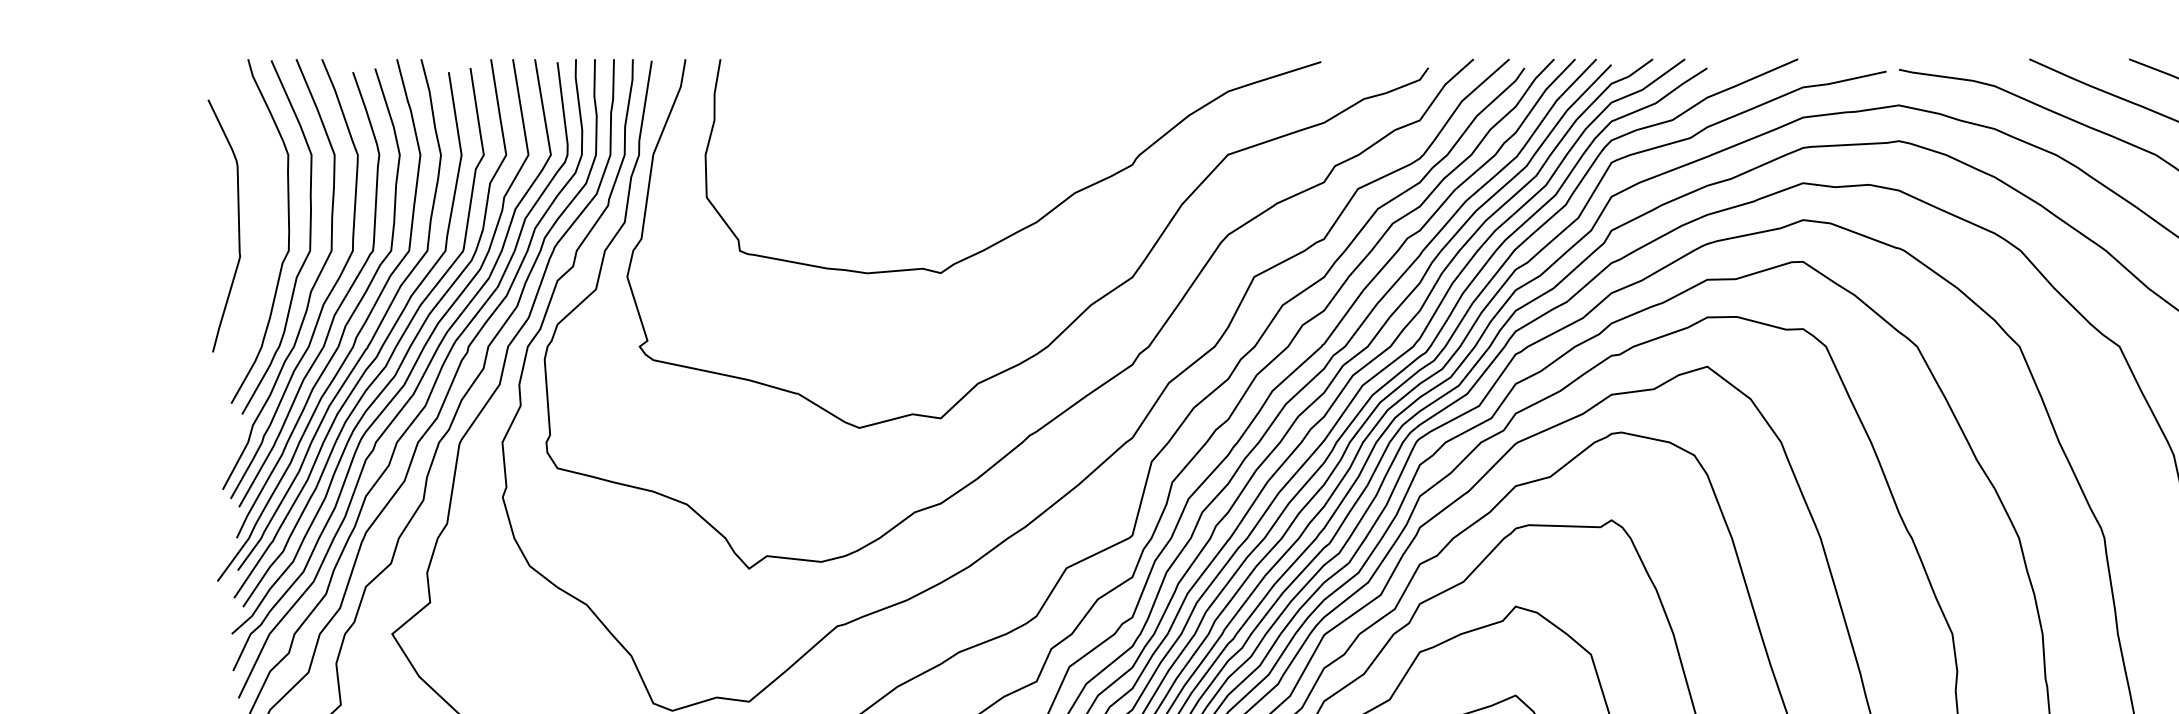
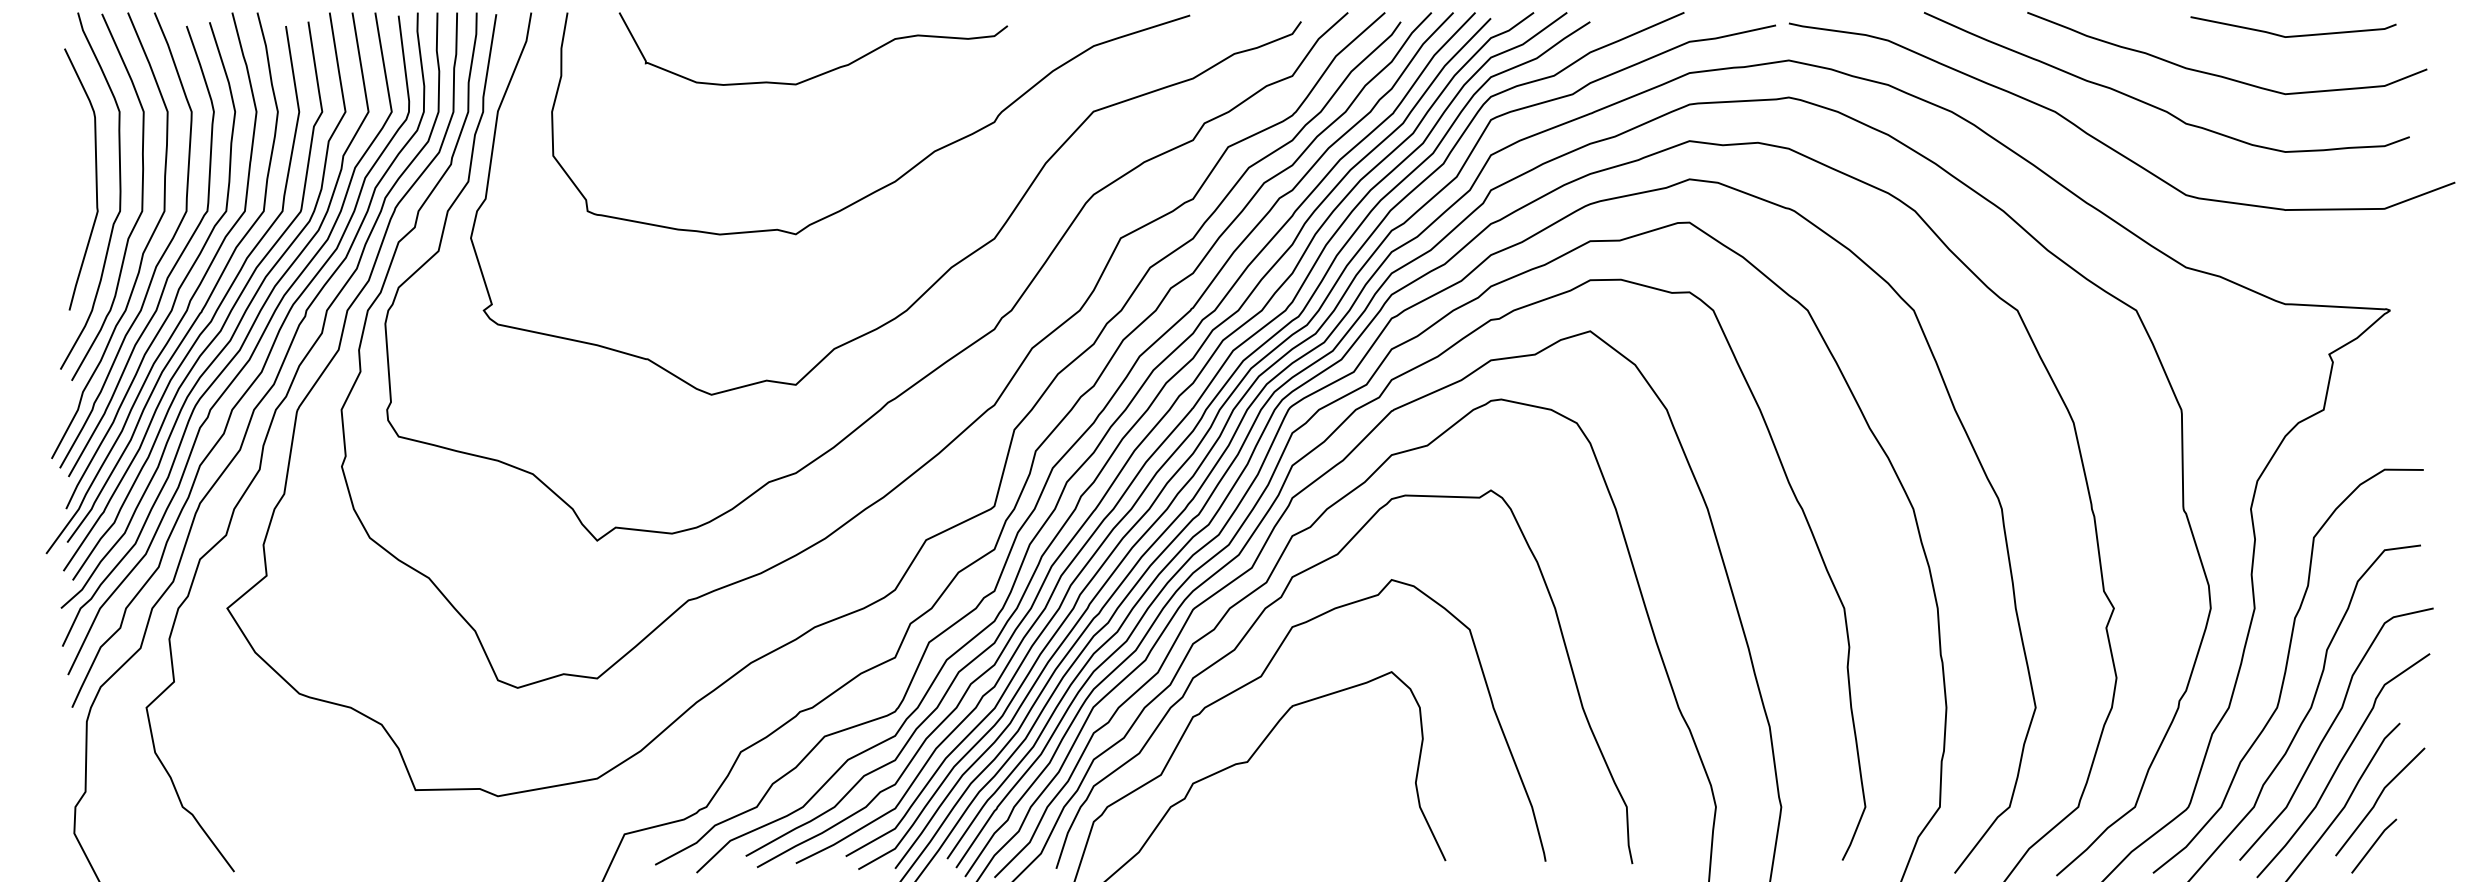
curve: (967, 116) -> (823, 72), added
curve: (238, 226) -> (95, 179), moved

